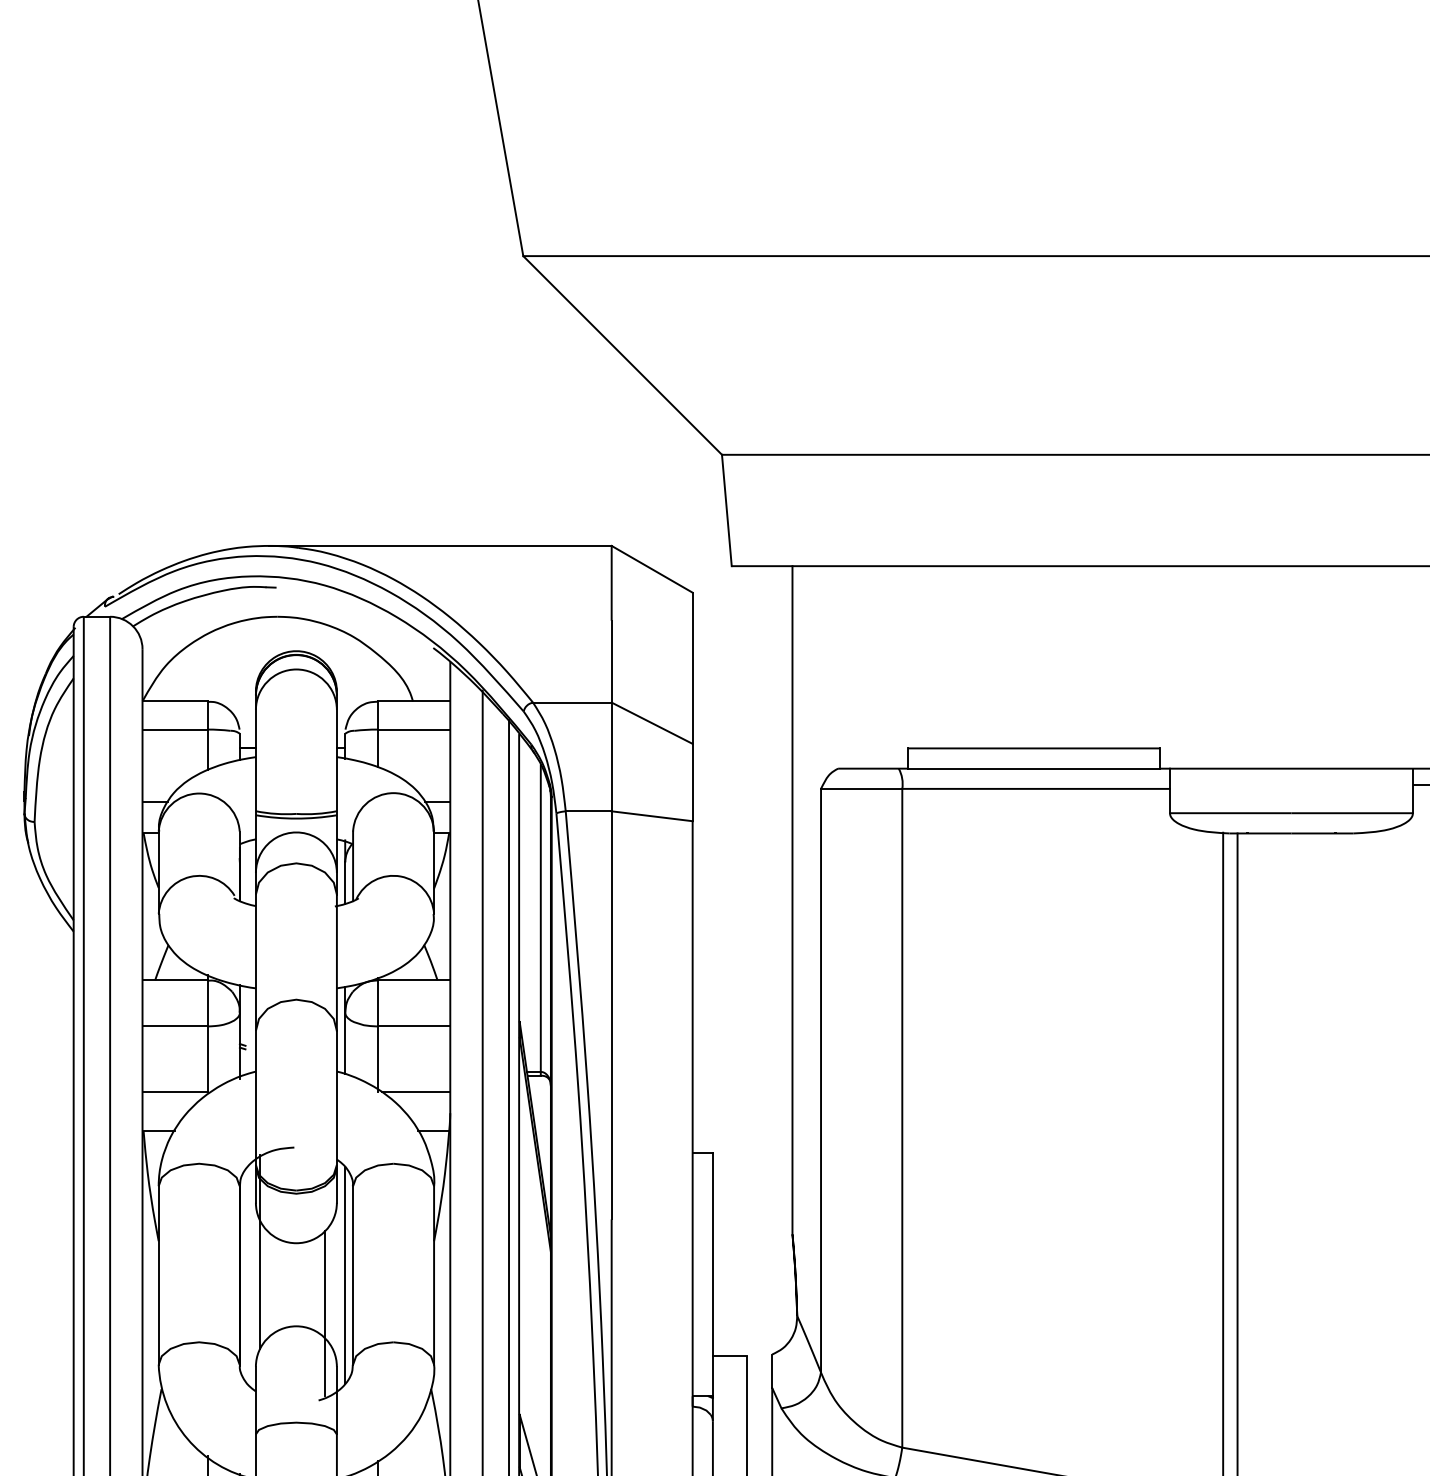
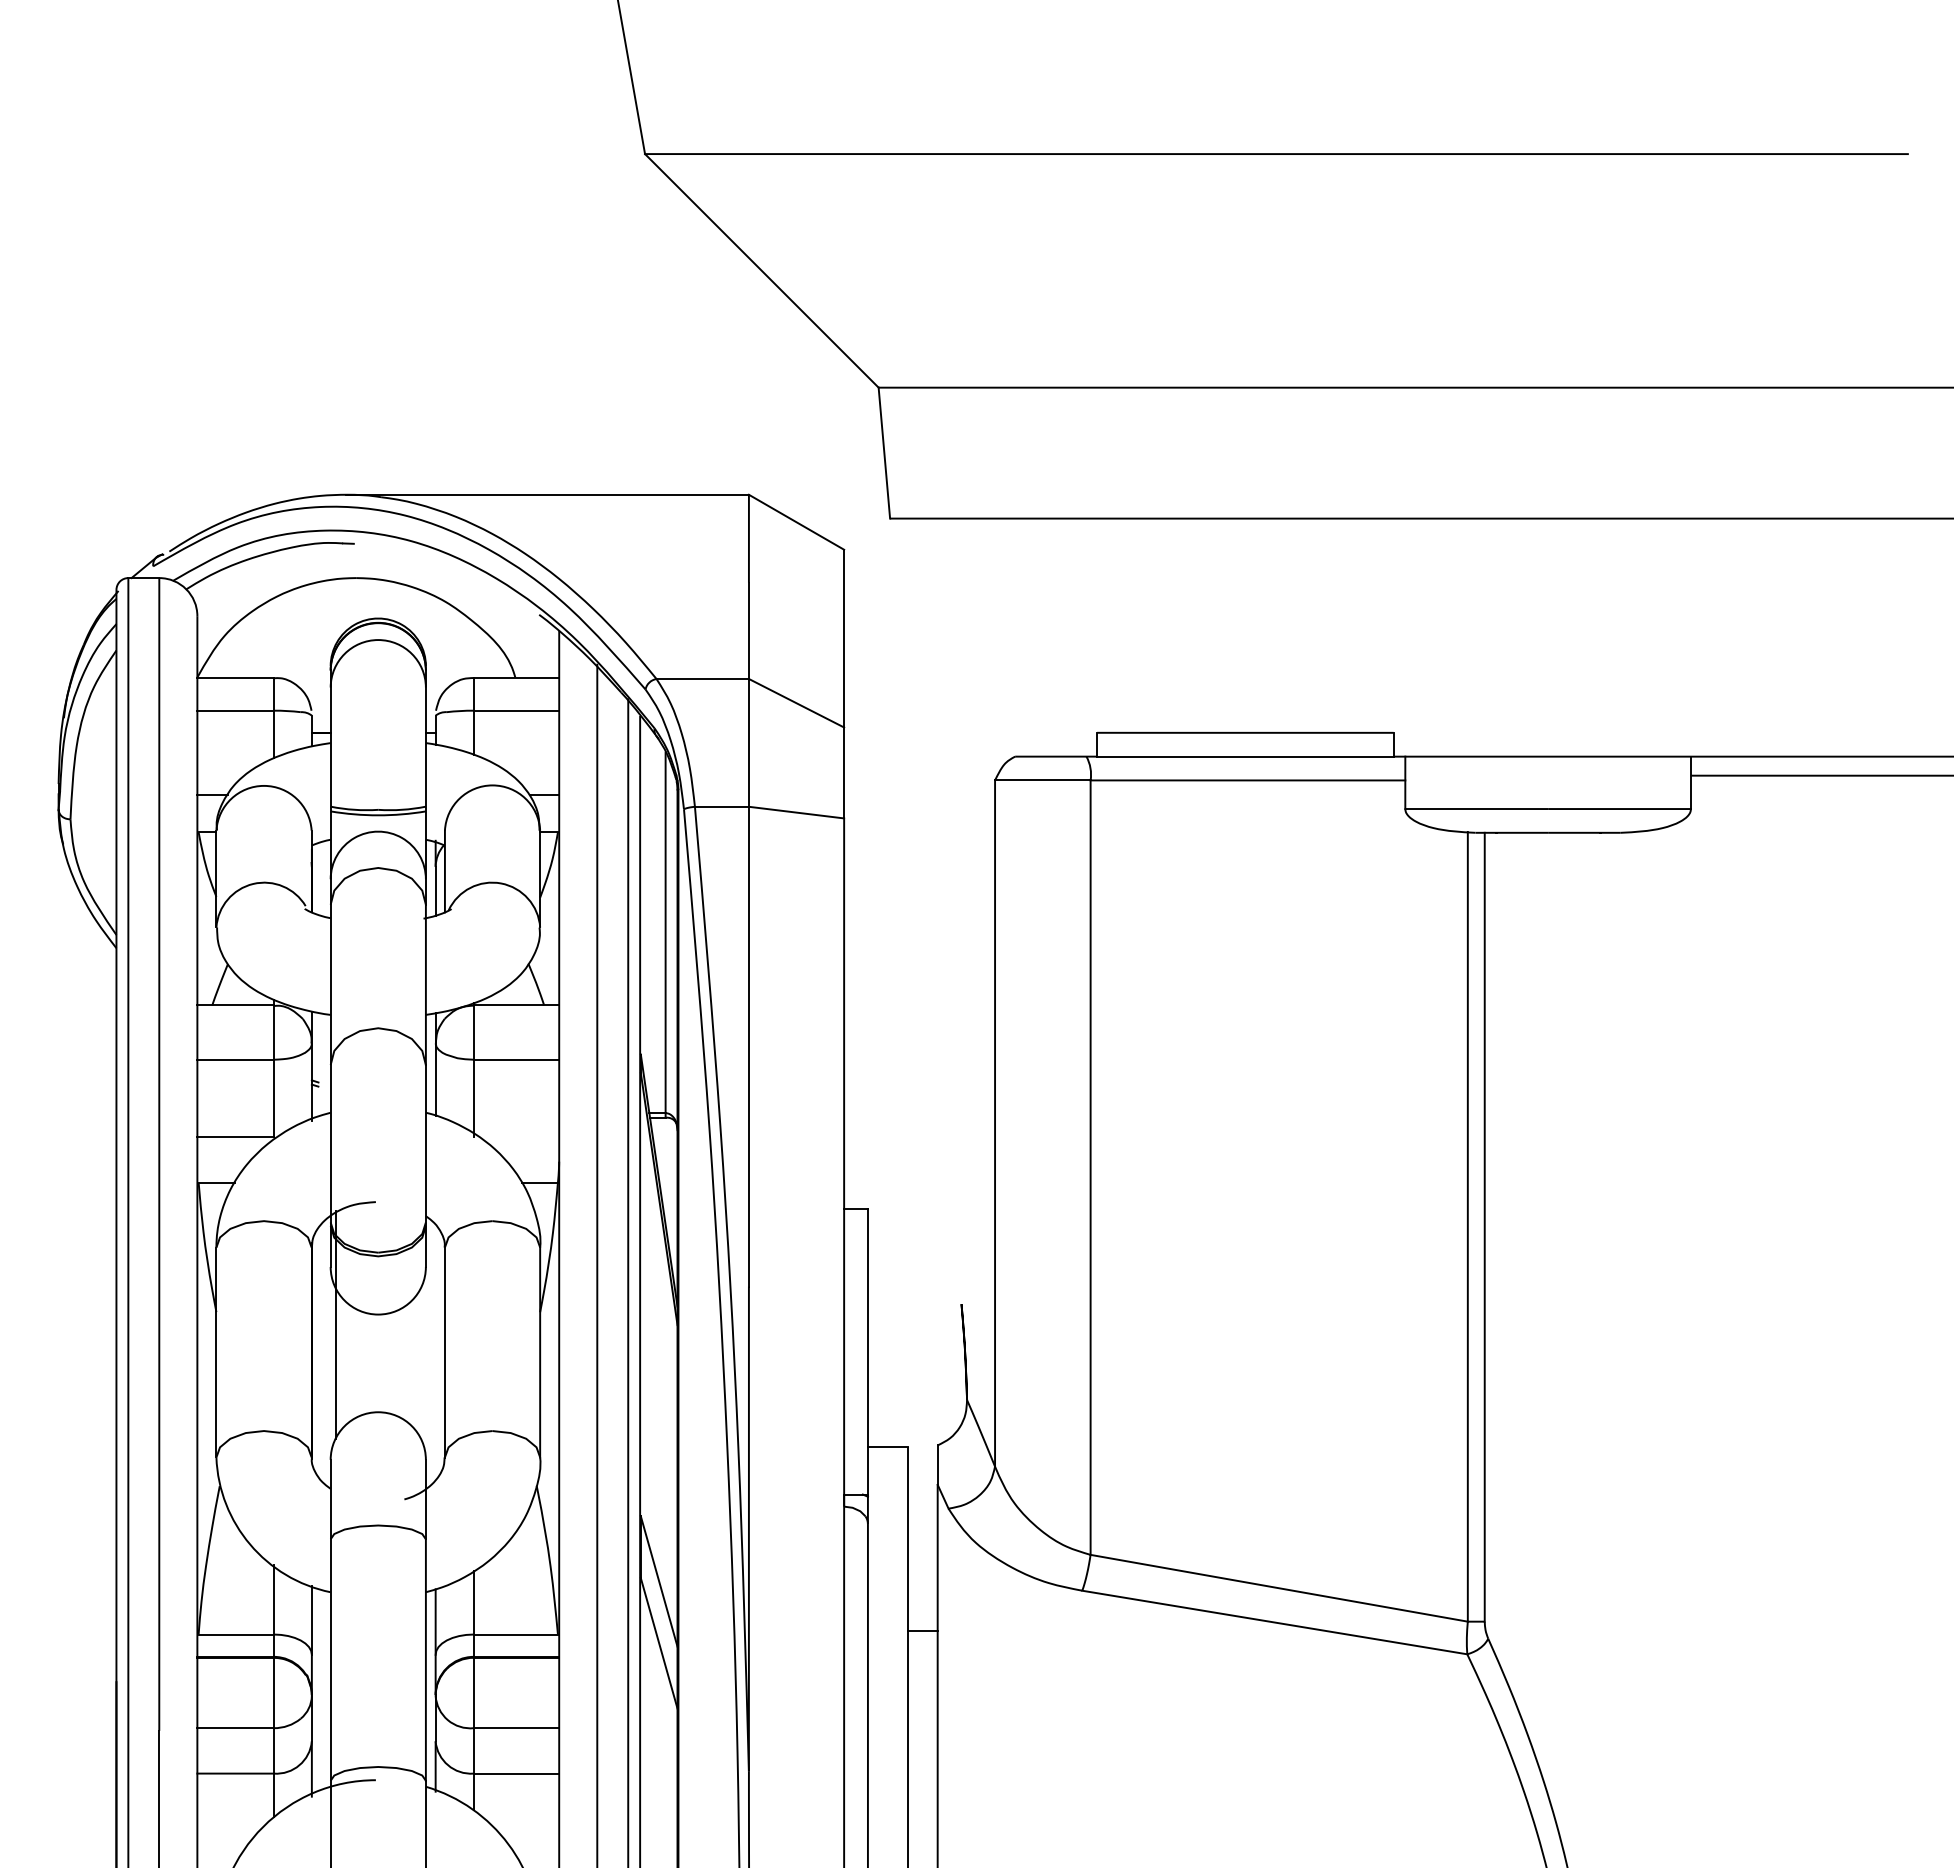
line: (792, 900) -> (961, 911), removed
line: (416, 1092) -> (519, 1137), removed
line: (345, 1274) -> (435, 1351), removed
line: (324, 1313) -> (411, 1397), removed

